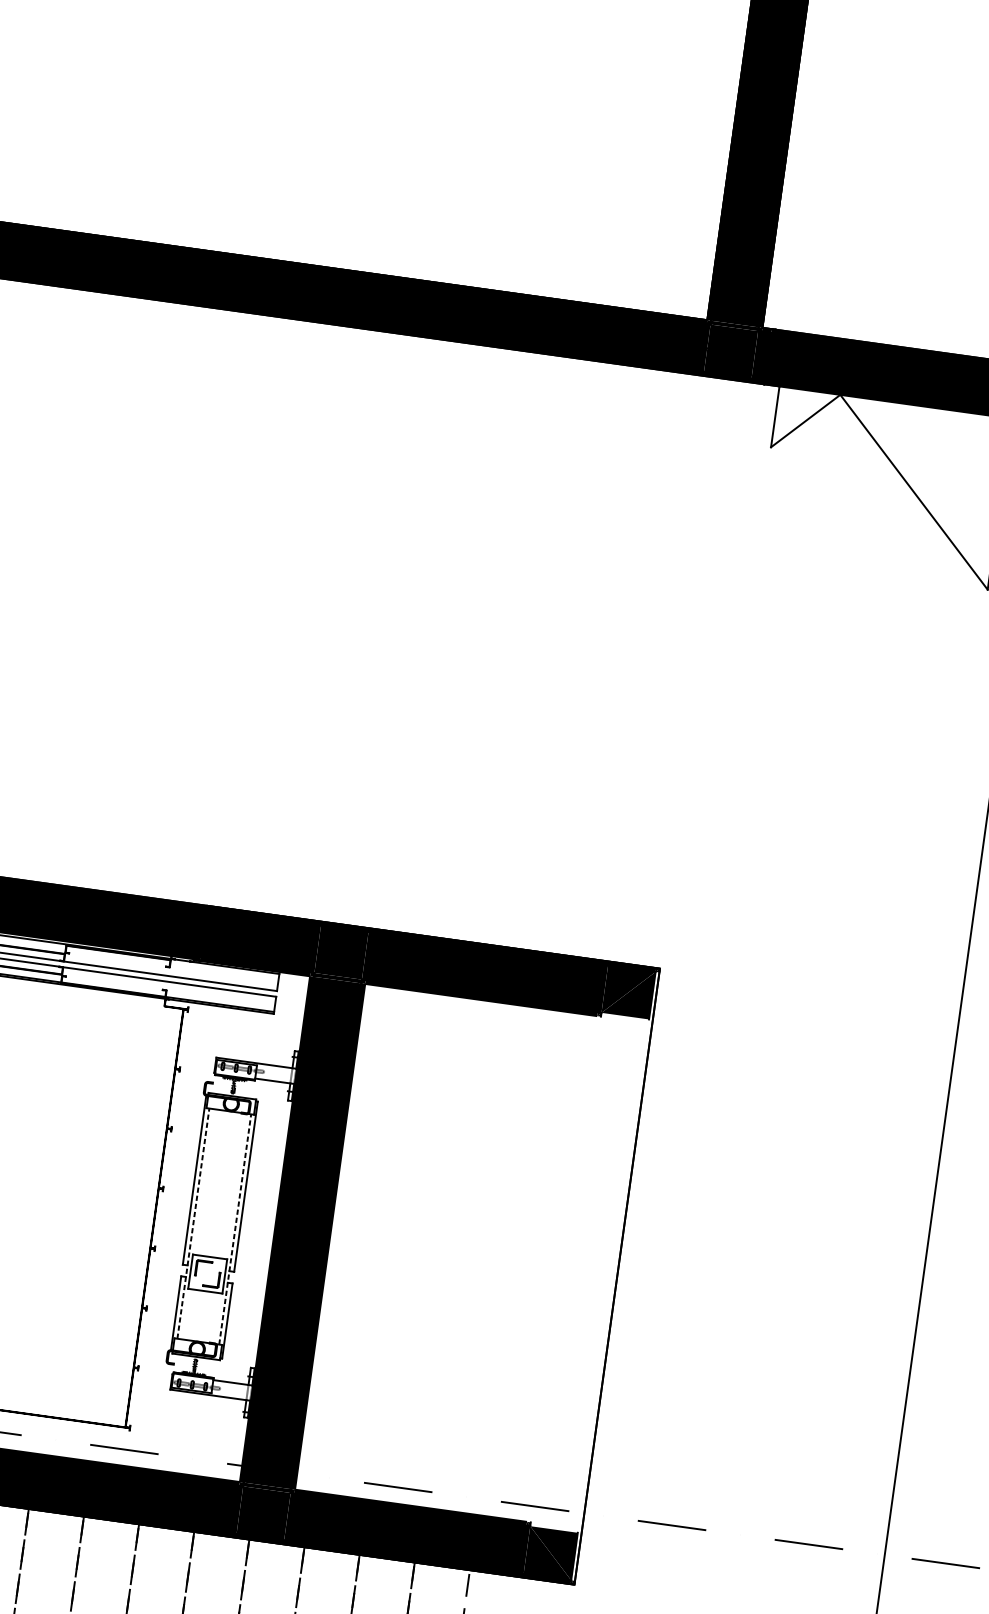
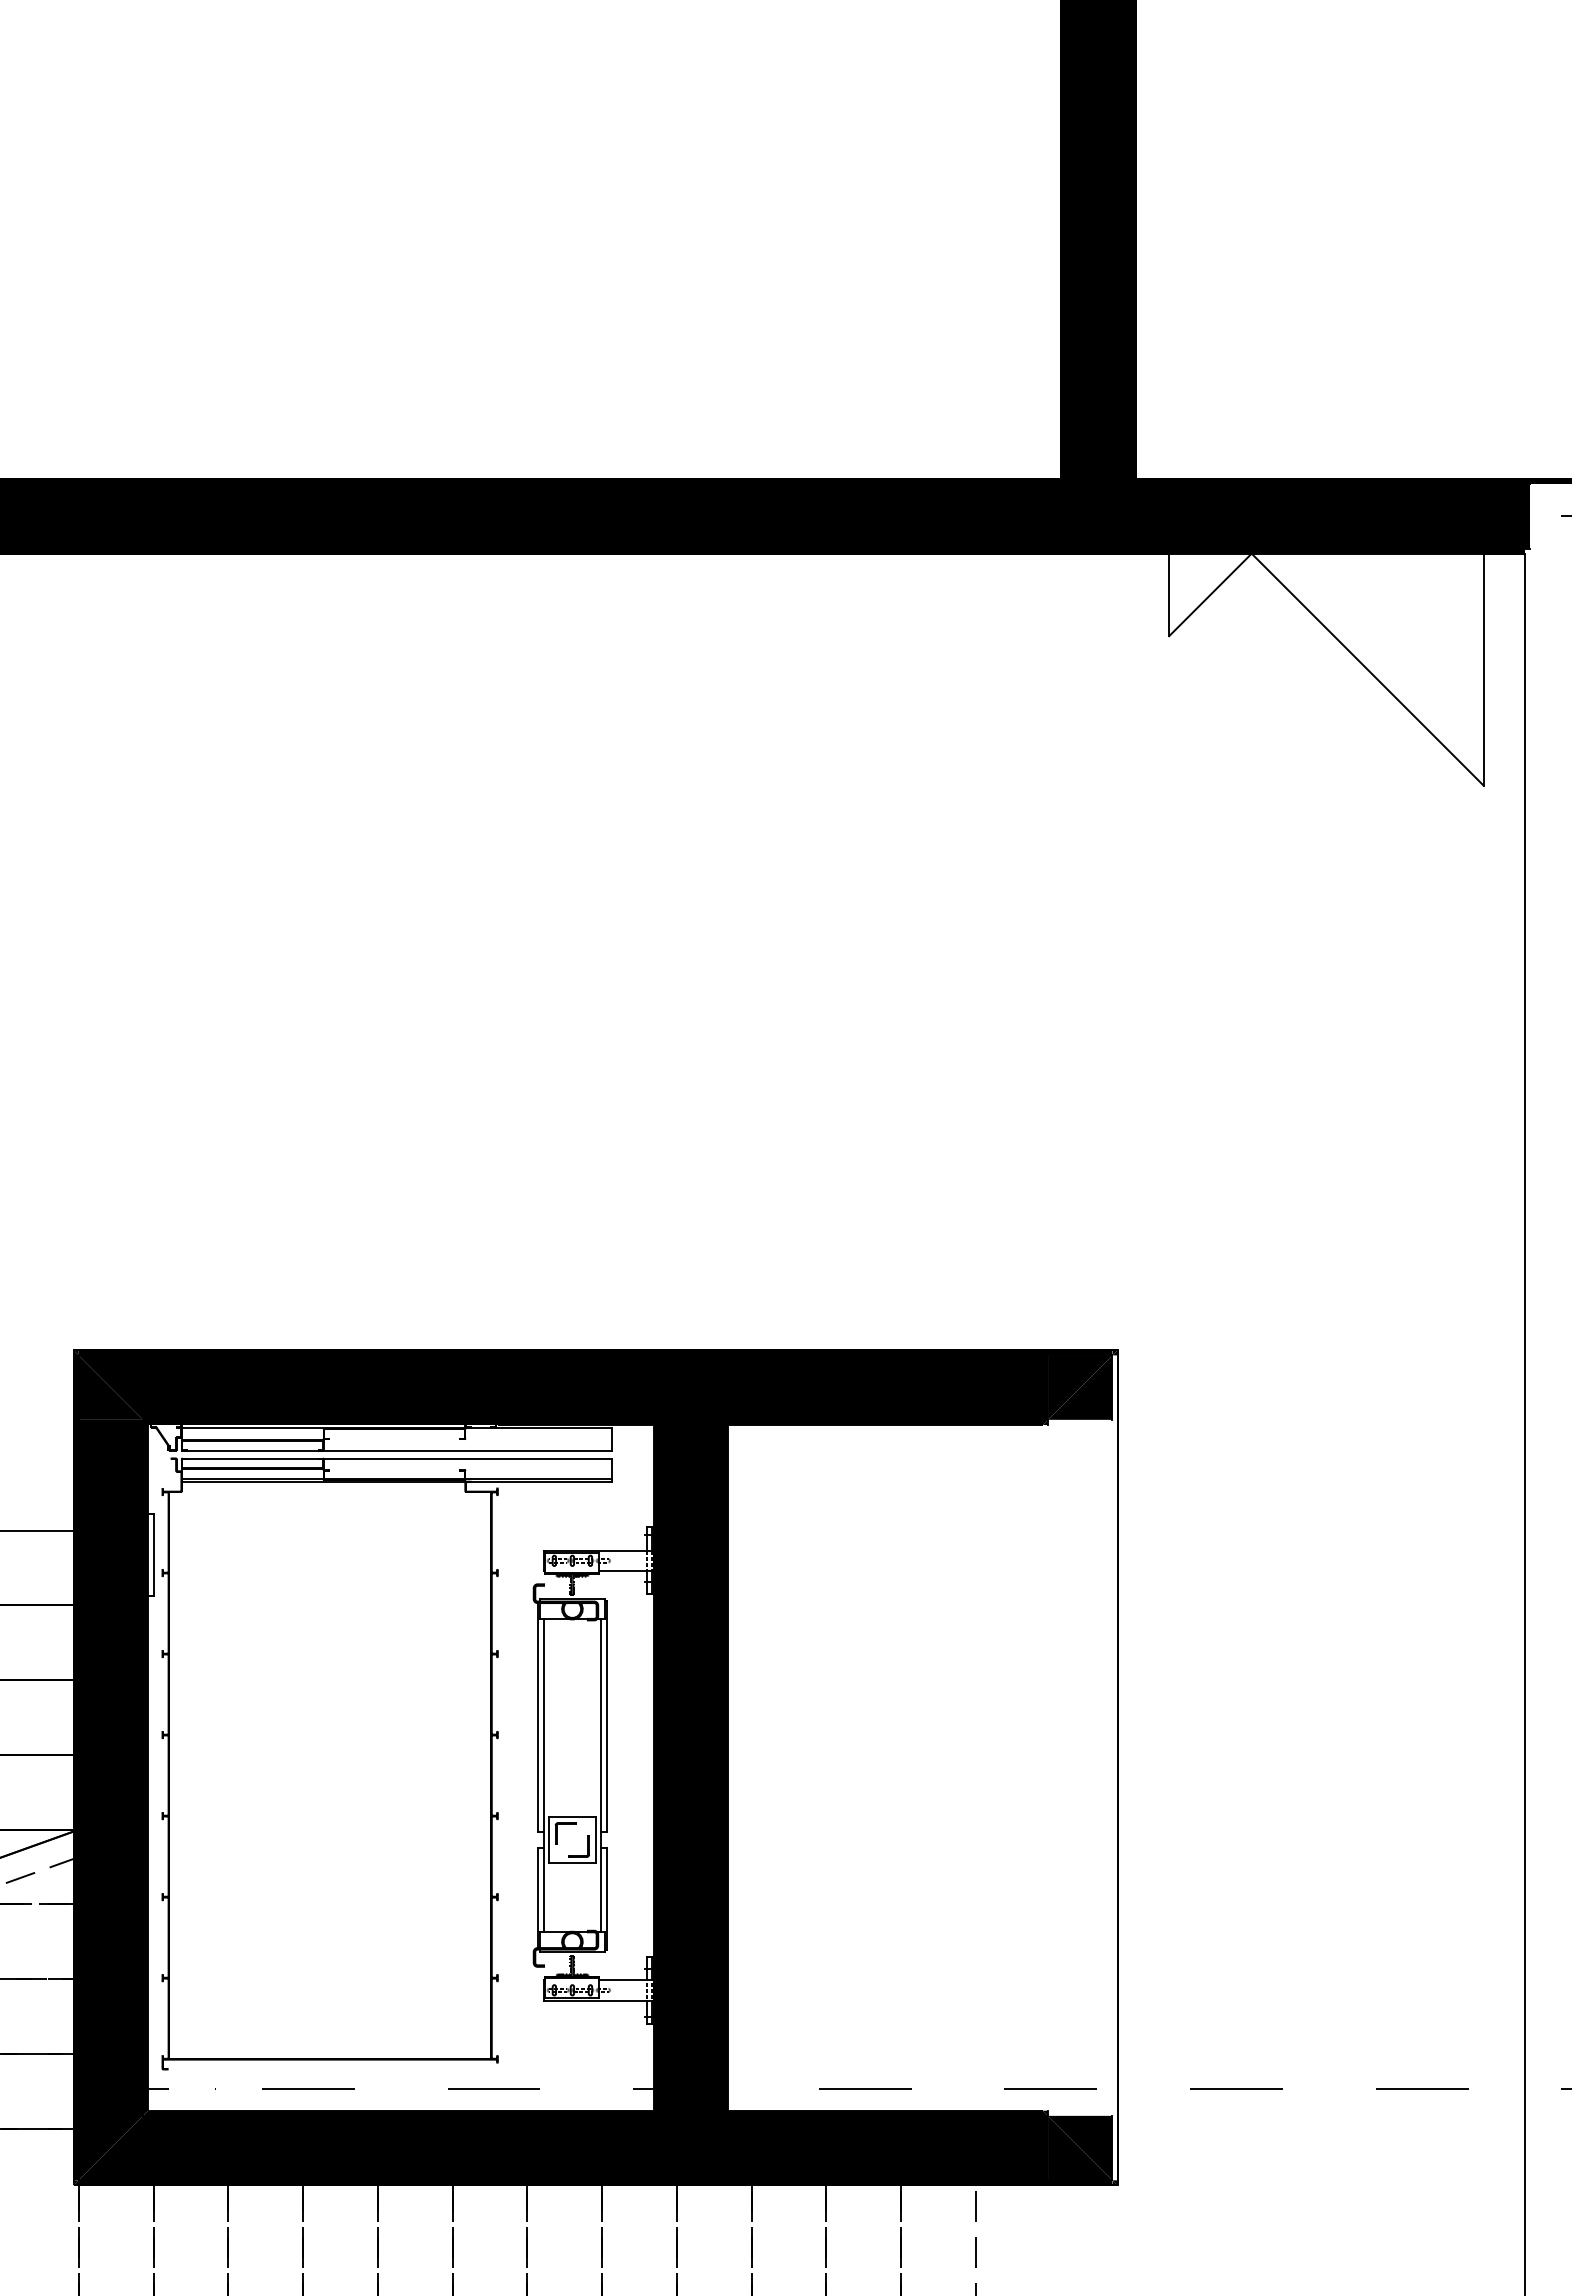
line: (193, 1223) -> (544, 1775), dashed -> solid
line: (235, 1229) -> (600, 1775), dashed -> solid

